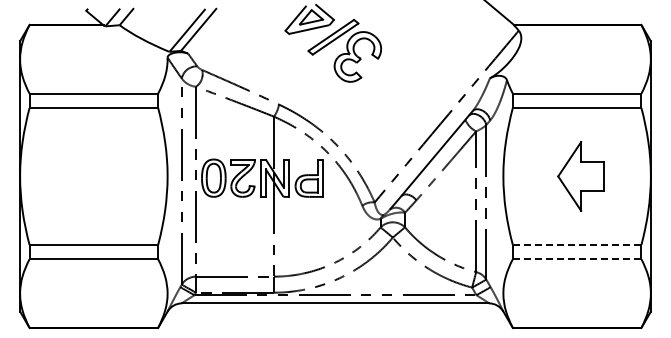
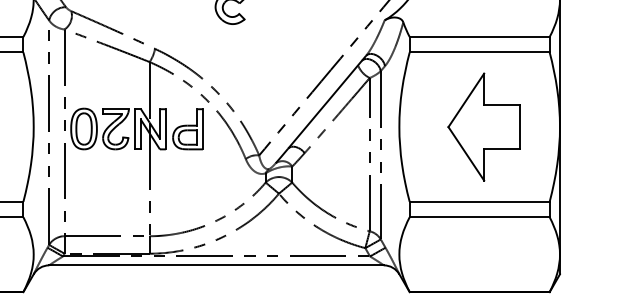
part: (580, 176) -> (483, 127), size x1.43
line: (576, 245) -> (478, 202), dashed -> solid
line: (577, 259) -> (480, 217), dashed -> solid

